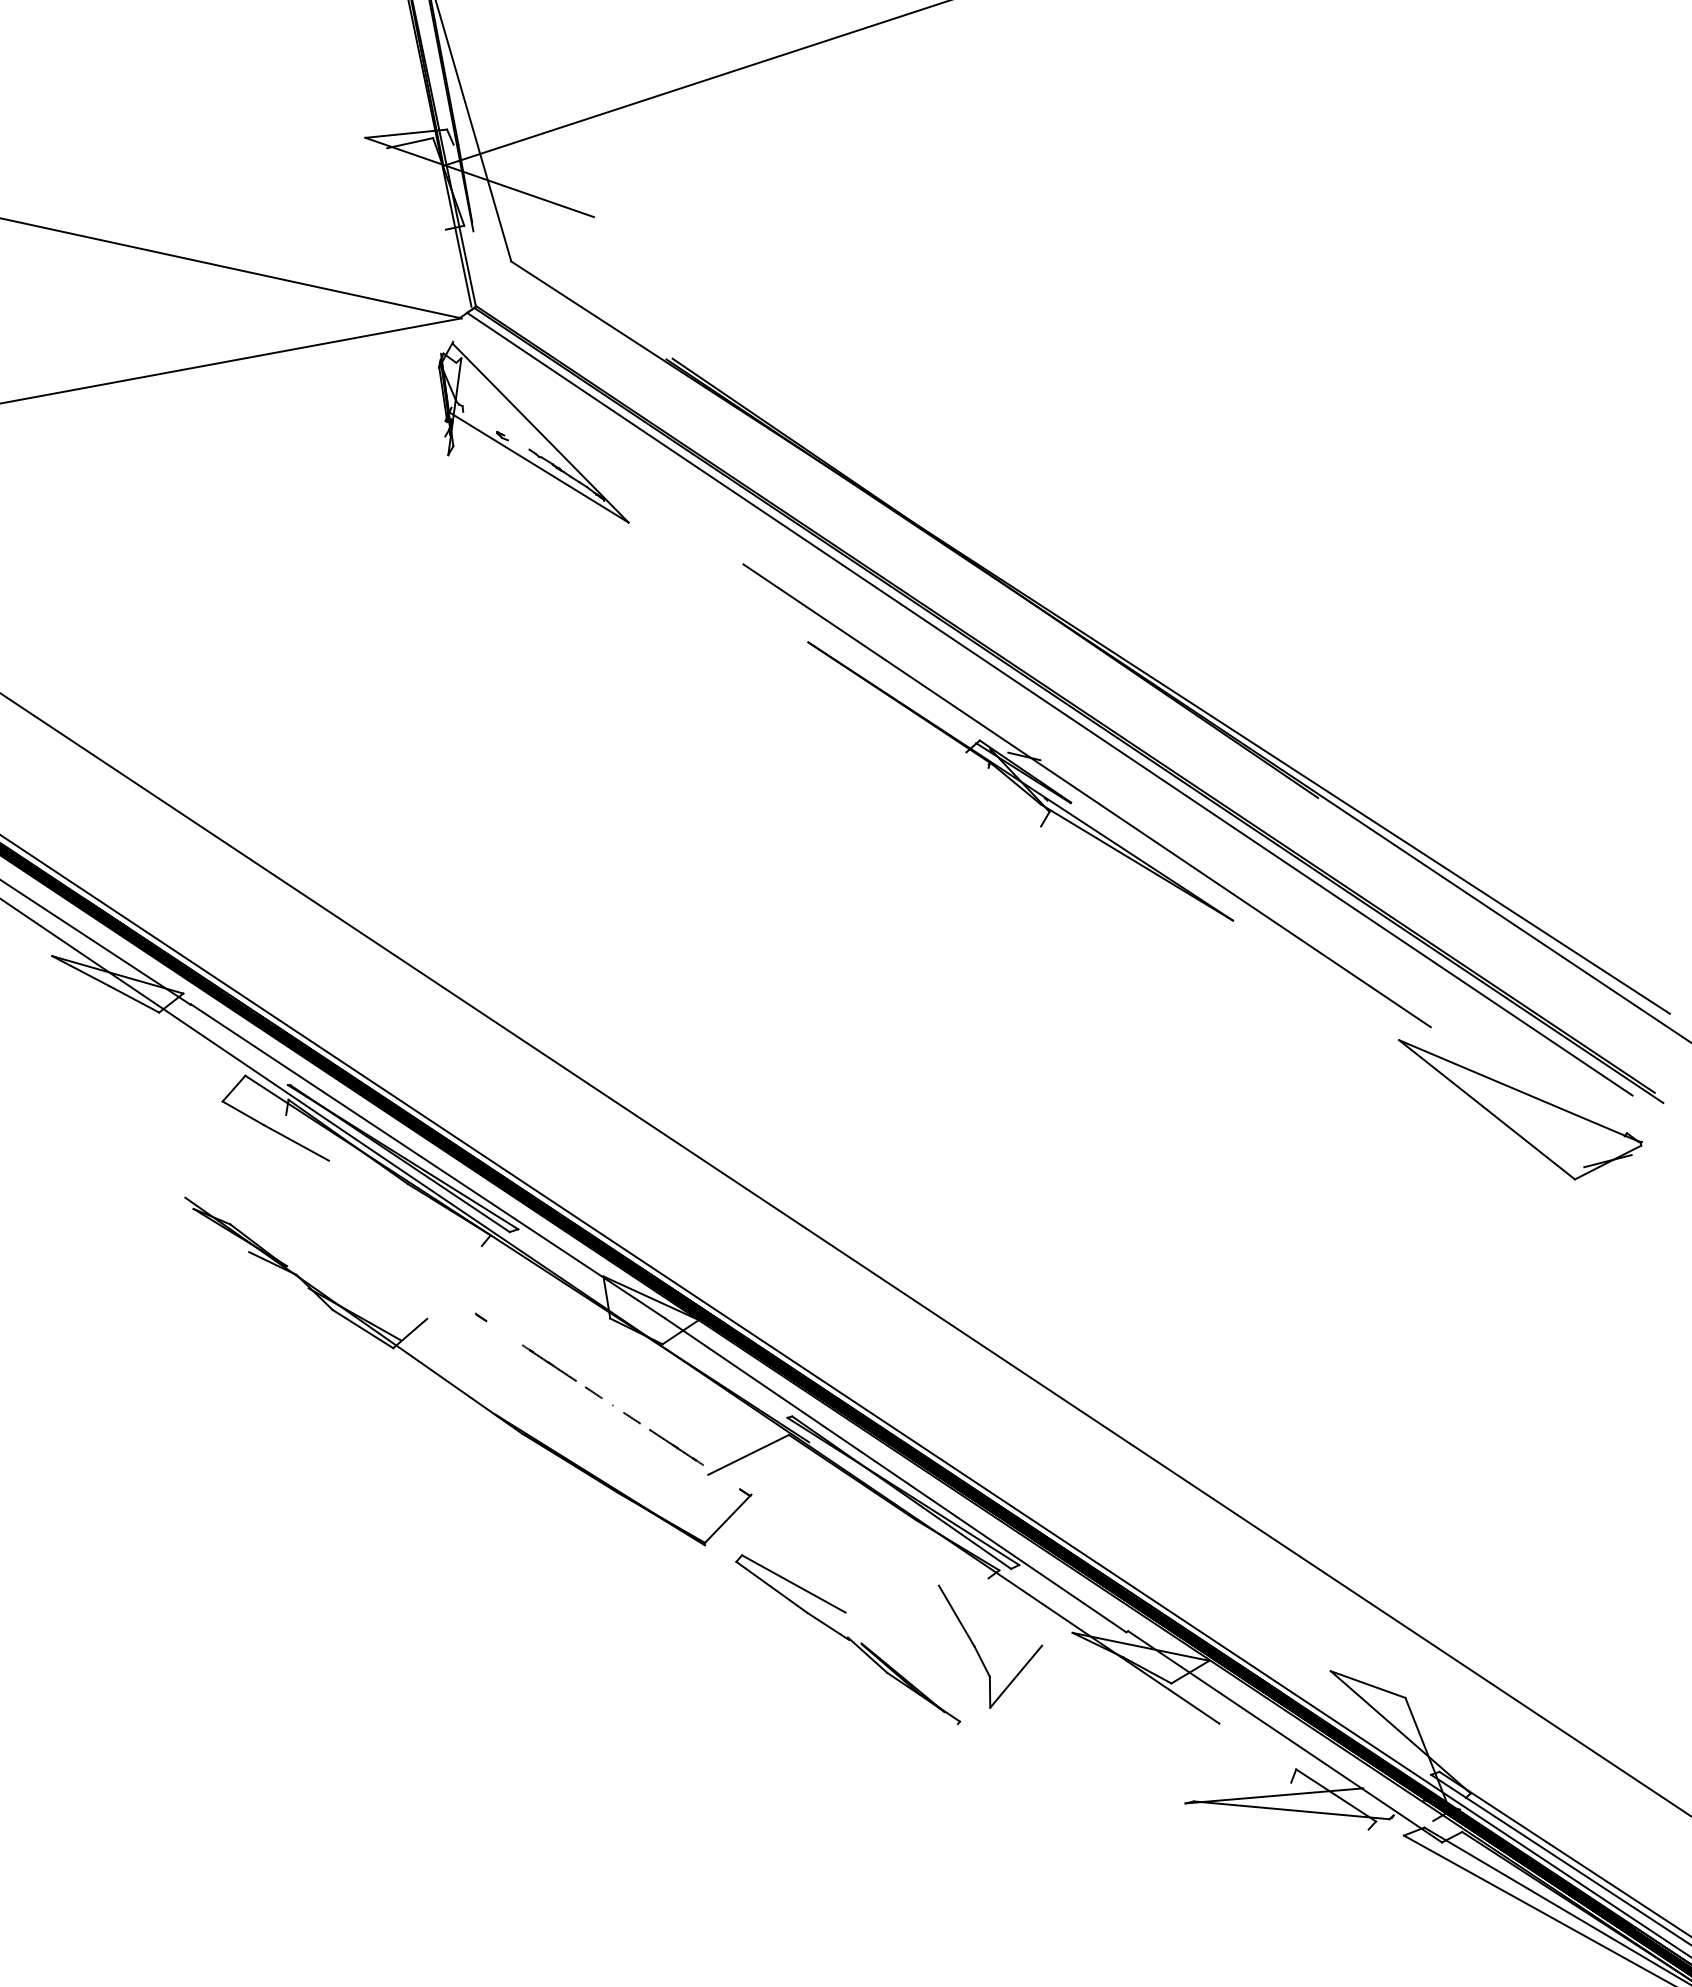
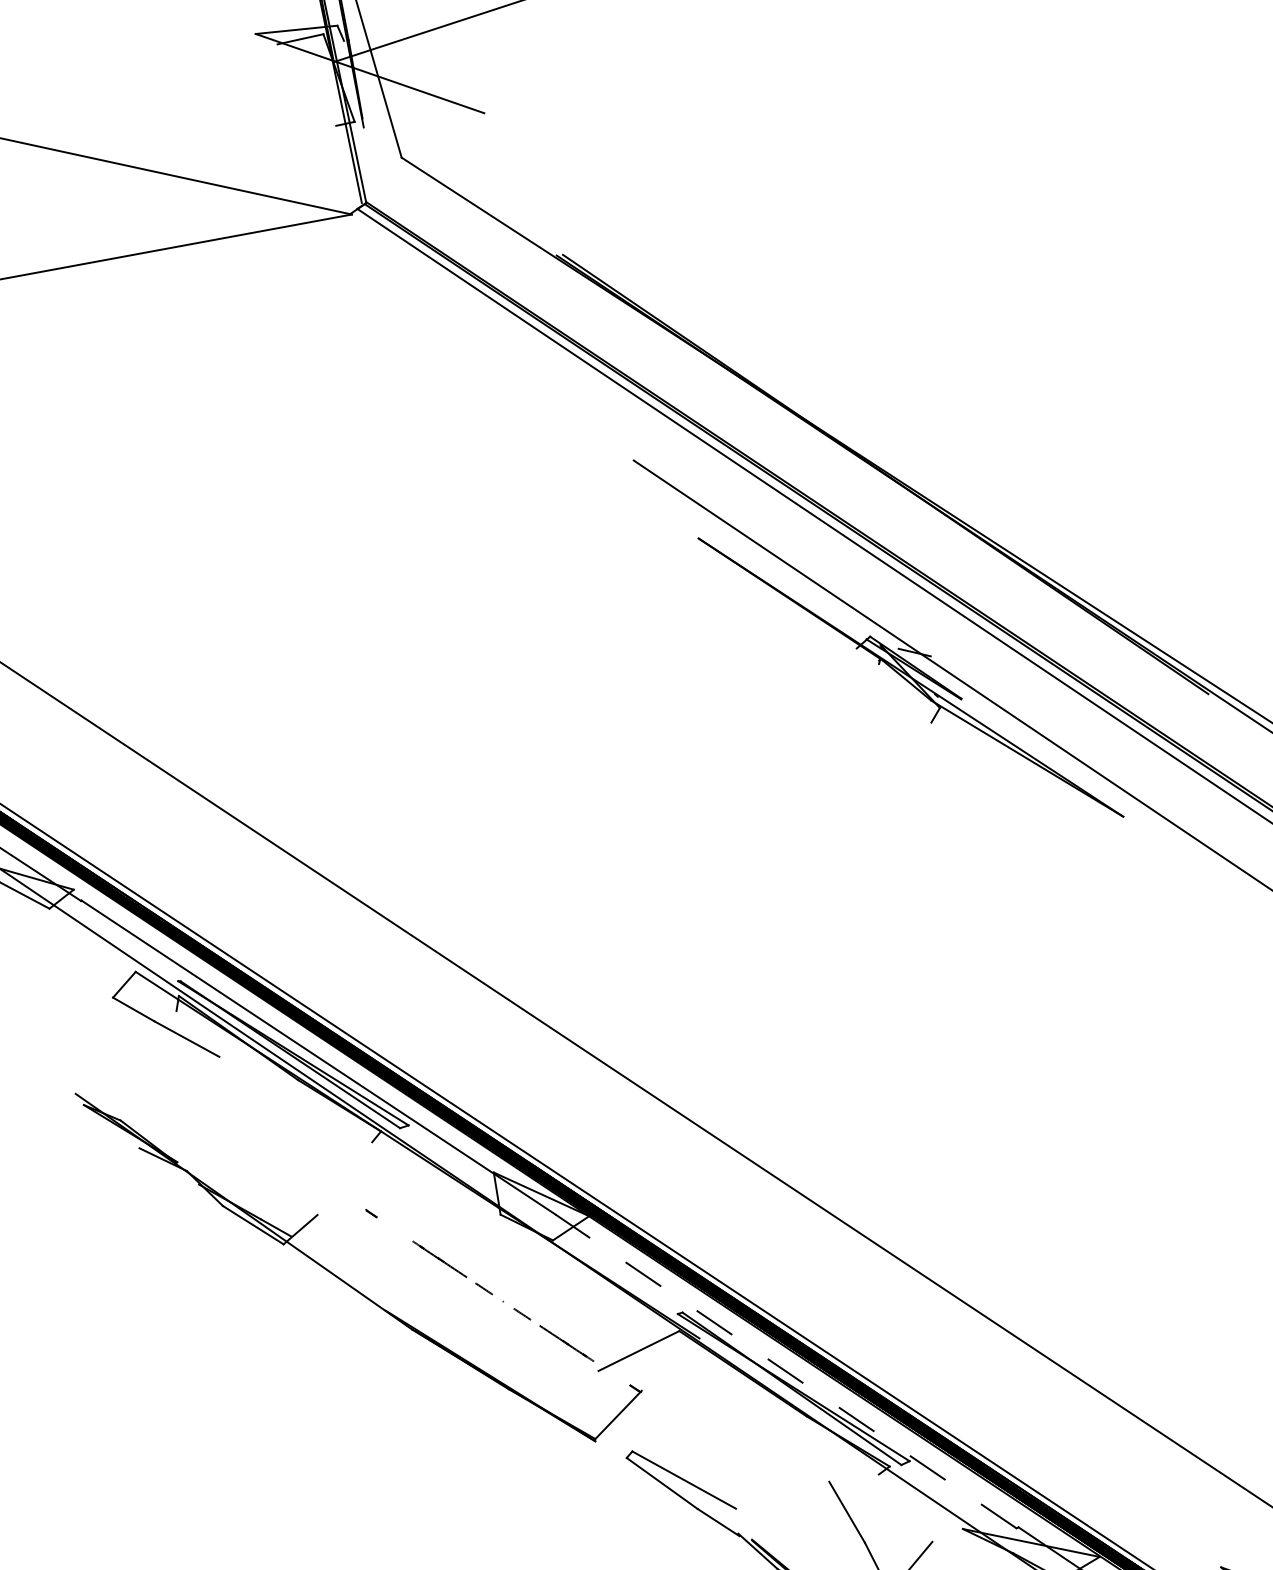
part: (533, 432) -> (423, 328), removed
line: (895, 1475) -> (785, 1371), solid -> dashed

